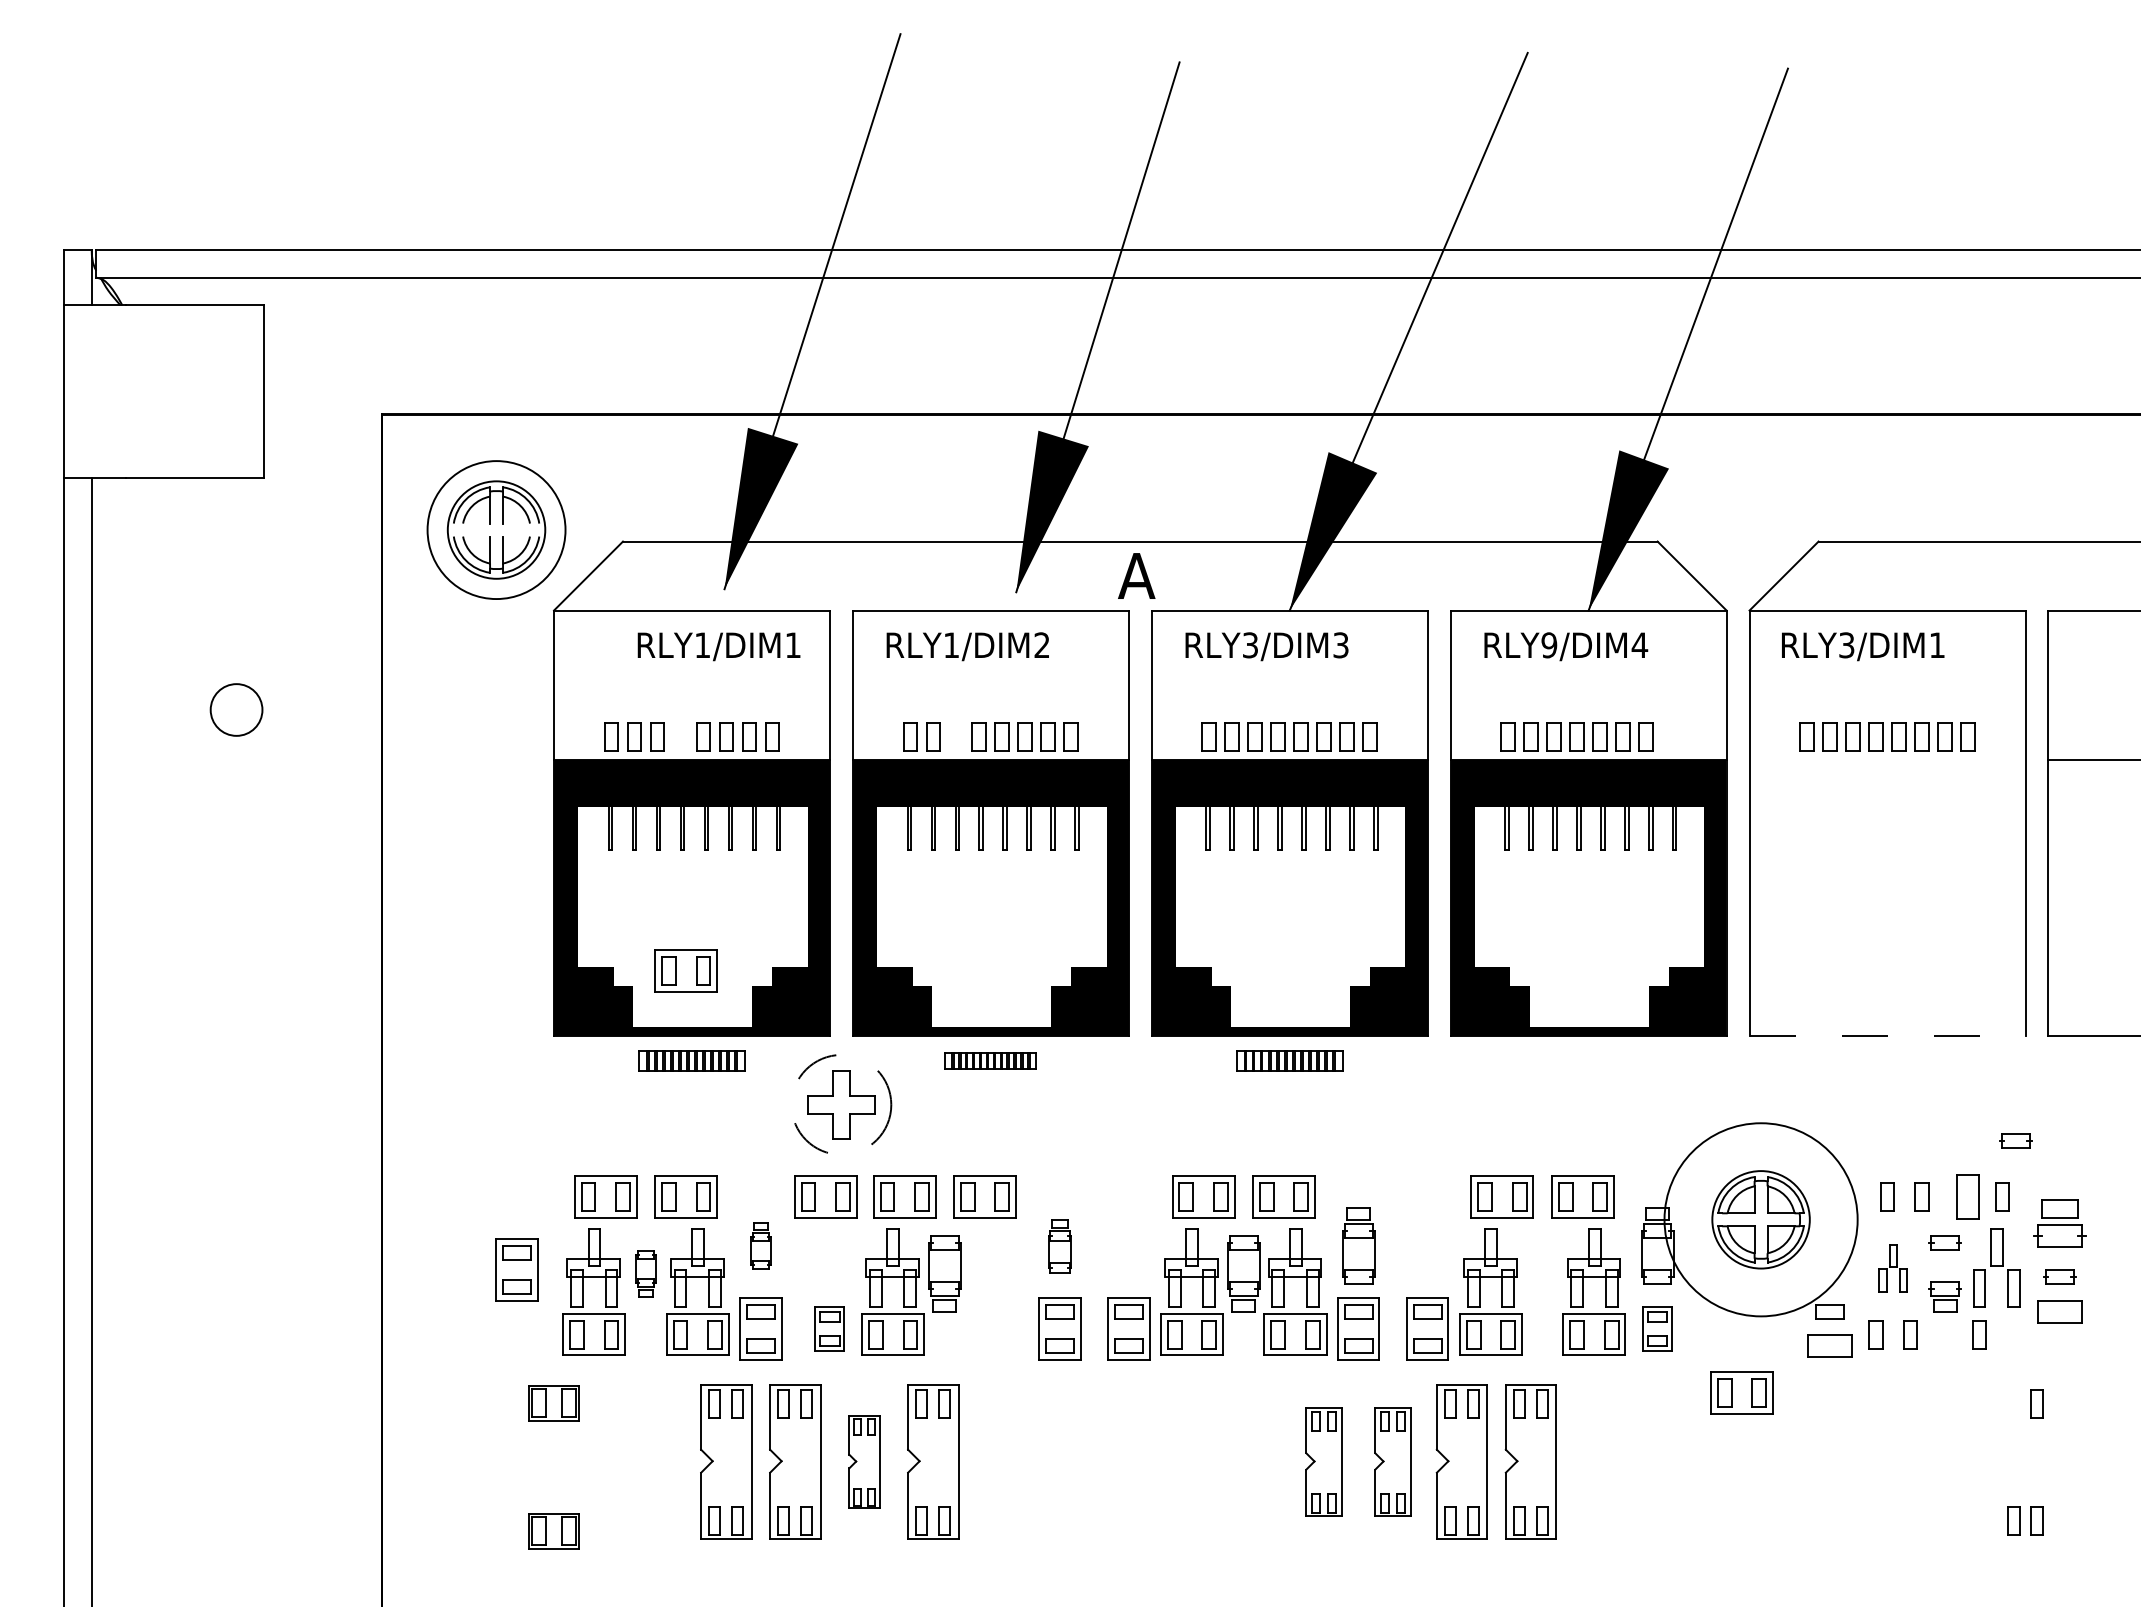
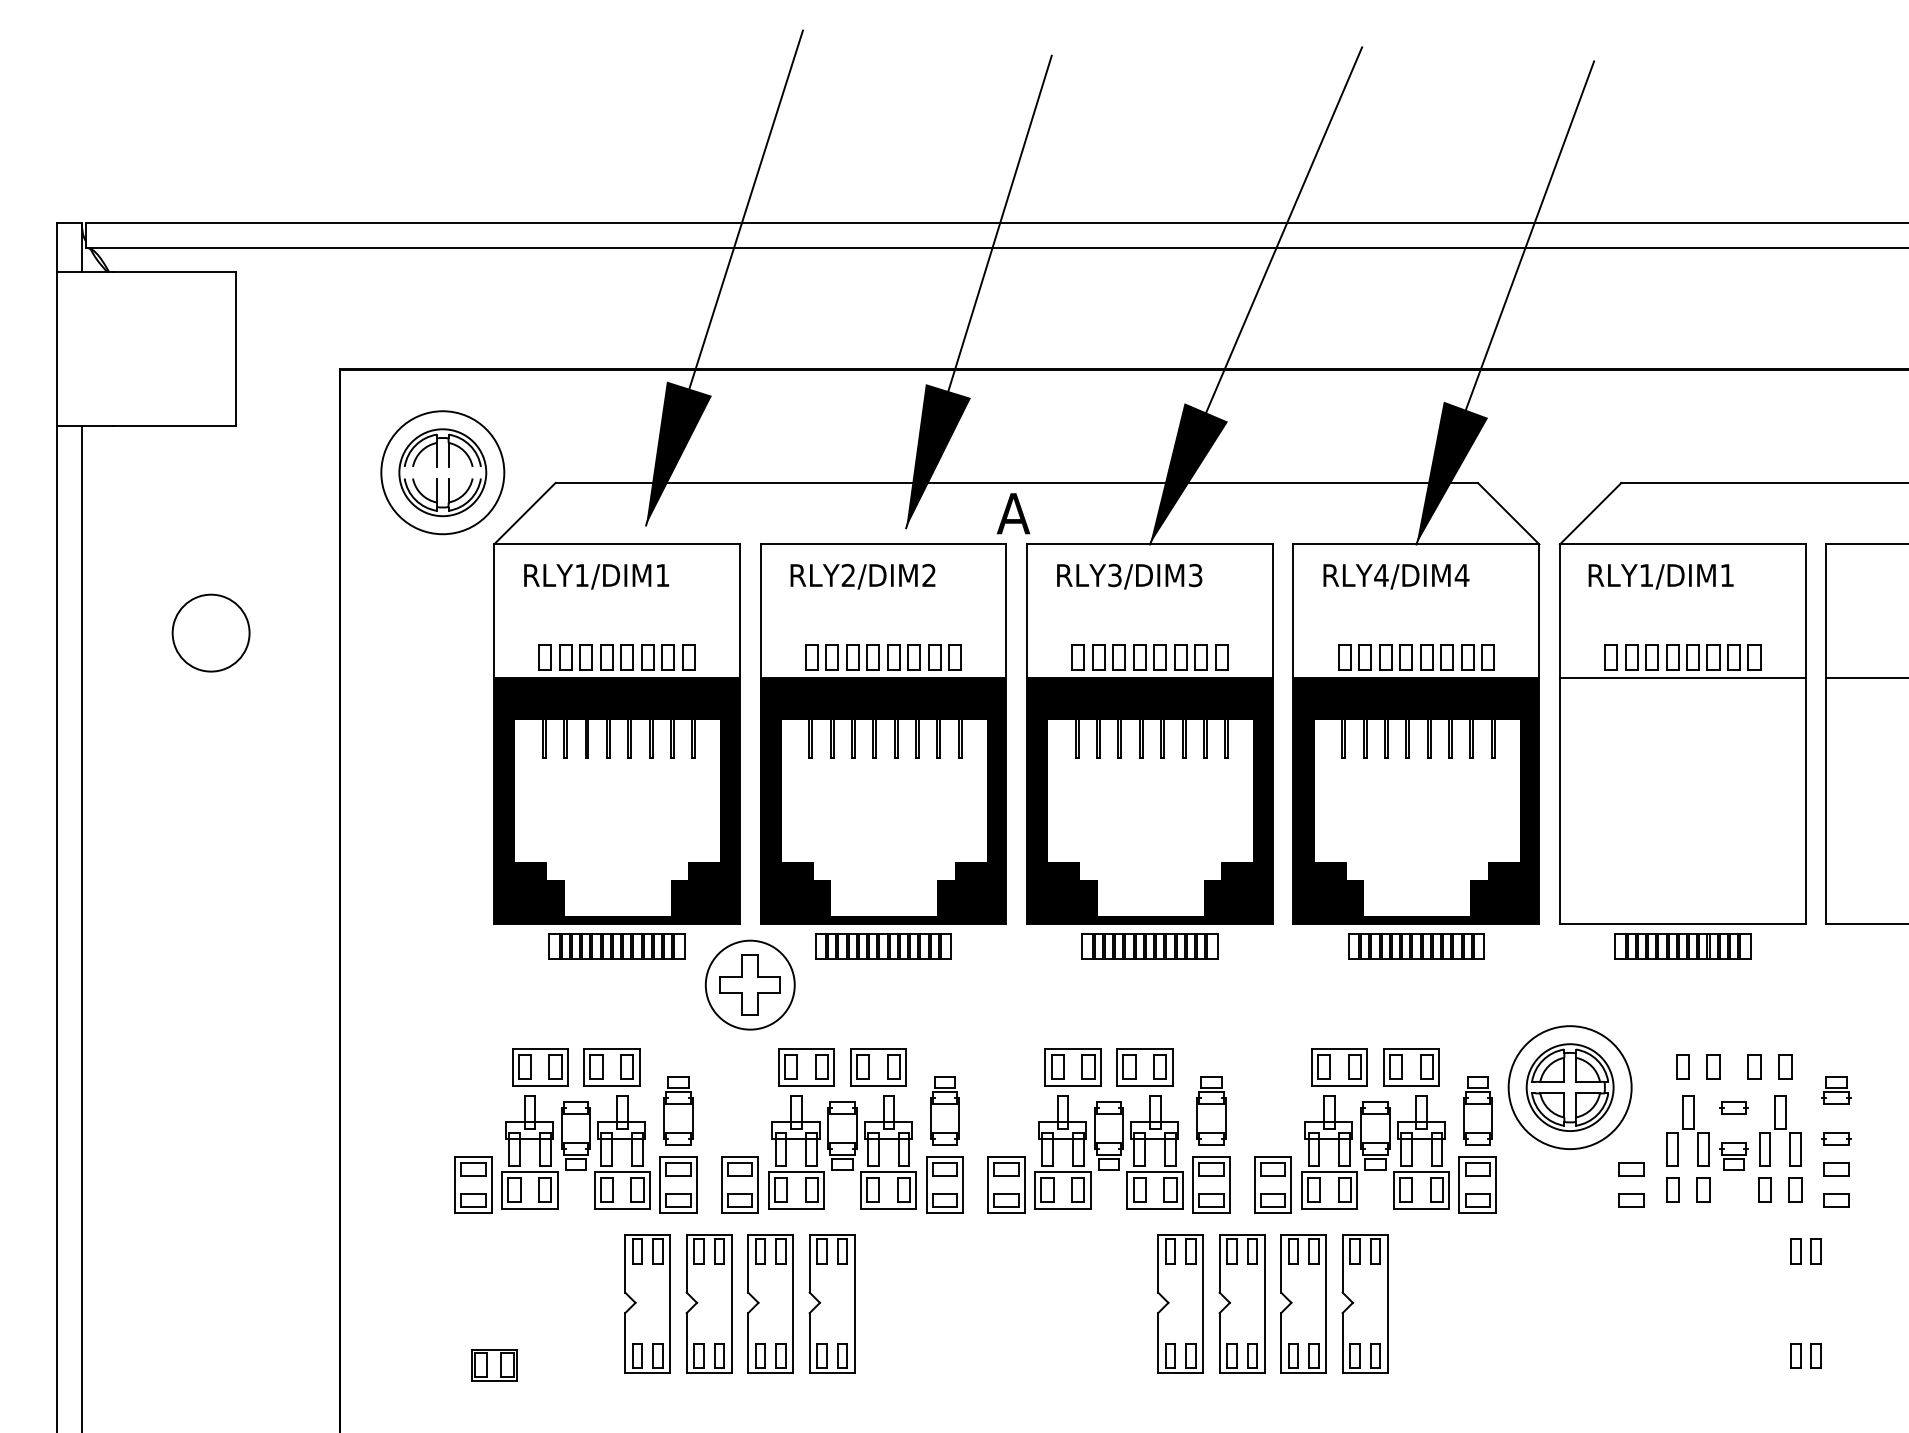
text: (951, 644) -> (848, 574), RLY1/DIM2 -> RLY2/DIM2
text: (1549, 645) -> (1381, 575), RLY9/DIM4 -> RLY4/DIM4
text: (1846, 645) -> (1646, 575), RLY3/DIM1 -> RLY1/DIM1
text: (718, 646) -> (596, 576), moved
circle: (236, 709) -> (210, 632), size x1.67
part: (680, 736) -> (606, 656), added
part: (955, 736) -> (851, 656), added
part: (1668, 736) -> (1487, 656), added
line: (1887, 759) -> (1682, 677), added
part: (685, 970) -> (611, 865), removed
line: (1887, 1035) -> (1682, 923), dashed -> solid
part: (691, 1060) -> (616, 945), size x1.43
part: (990, 1060) -> (883, 945), size x1.67
part: (1289, 1060) -> (1149, 945), size x1.43
part: (1588, 1060) -> (1416, 945), added
part: (1887, 1060) -> (1682, 945), added
circle: (841, 1104) -> (750, 984), dashed -> solid
part: (2015, 1140) -> (1796, 1016), removed
part: (825, 1196) -> (736, 1066), removed
part: (1967, 1196) -> (1754, 1066), size x0.62
circle: (1761, 1219) -> (1570, 1087), size x0.71
part: (2059, 1222) -> (1836, 1090), size x0.62
part: (760, 1245) -> (678, 1110), size x1.67
part: (1059, 1245) -> (944, 1110), size x1.43
part: (1893, 1267) -> (1688, 1130), size x1.67
part: (516, 1269) -> (473, 1184), moved
part: (645, 1273) -> (575, 1135), size x1.67
part: (1542, 1273) -> (1375, 1135), added
part: (985, 1291) -> (878, 1151), added
part: (2059, 1311) -> (1836, 1169), size x0.62
part: (829, 1328) -> (739, 1184), size x1.43
part: (1657, 1328) -> (1477, 1184), size x1.43
part: (2013, 1334) -> (1795, 1189), added
part: (1829, 1345) -> (1631, 1199), size x0.62
part: (2059, 1345) -> (1836, 1199), added
part: (1741, 1392) -> (1552, 1241), removed
part: (553, 1403) -> (493, 1251), removed
part: (2013, 1403) -> (1795, 1251), added
part: (864, 1461) -> (770, 1303), size x1.67
part: (1323, 1461) -> (1180, 1303), size x1.43
part: (1392, 1461) -> (1241, 1303), size x1.43

